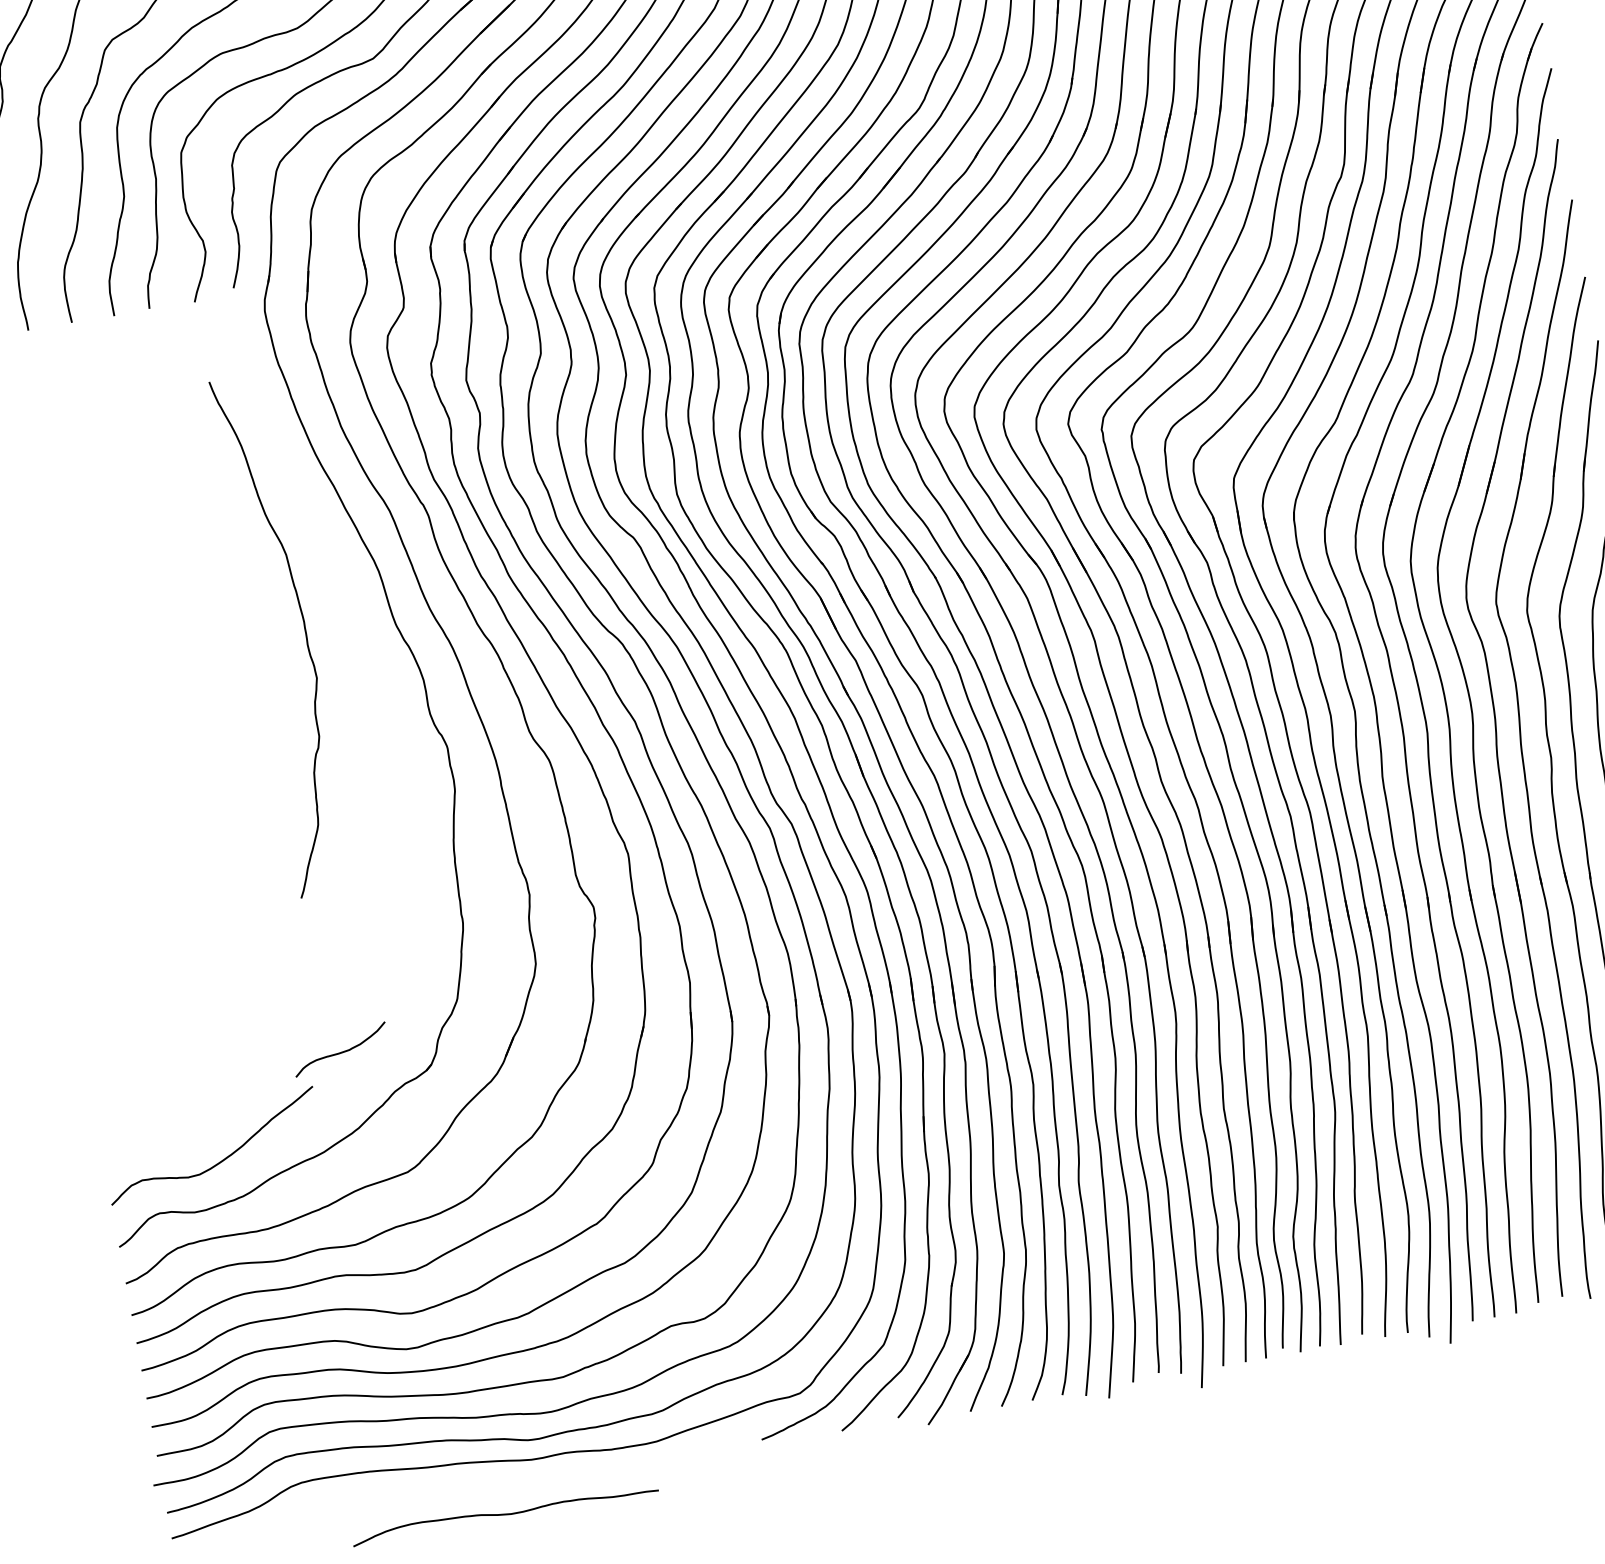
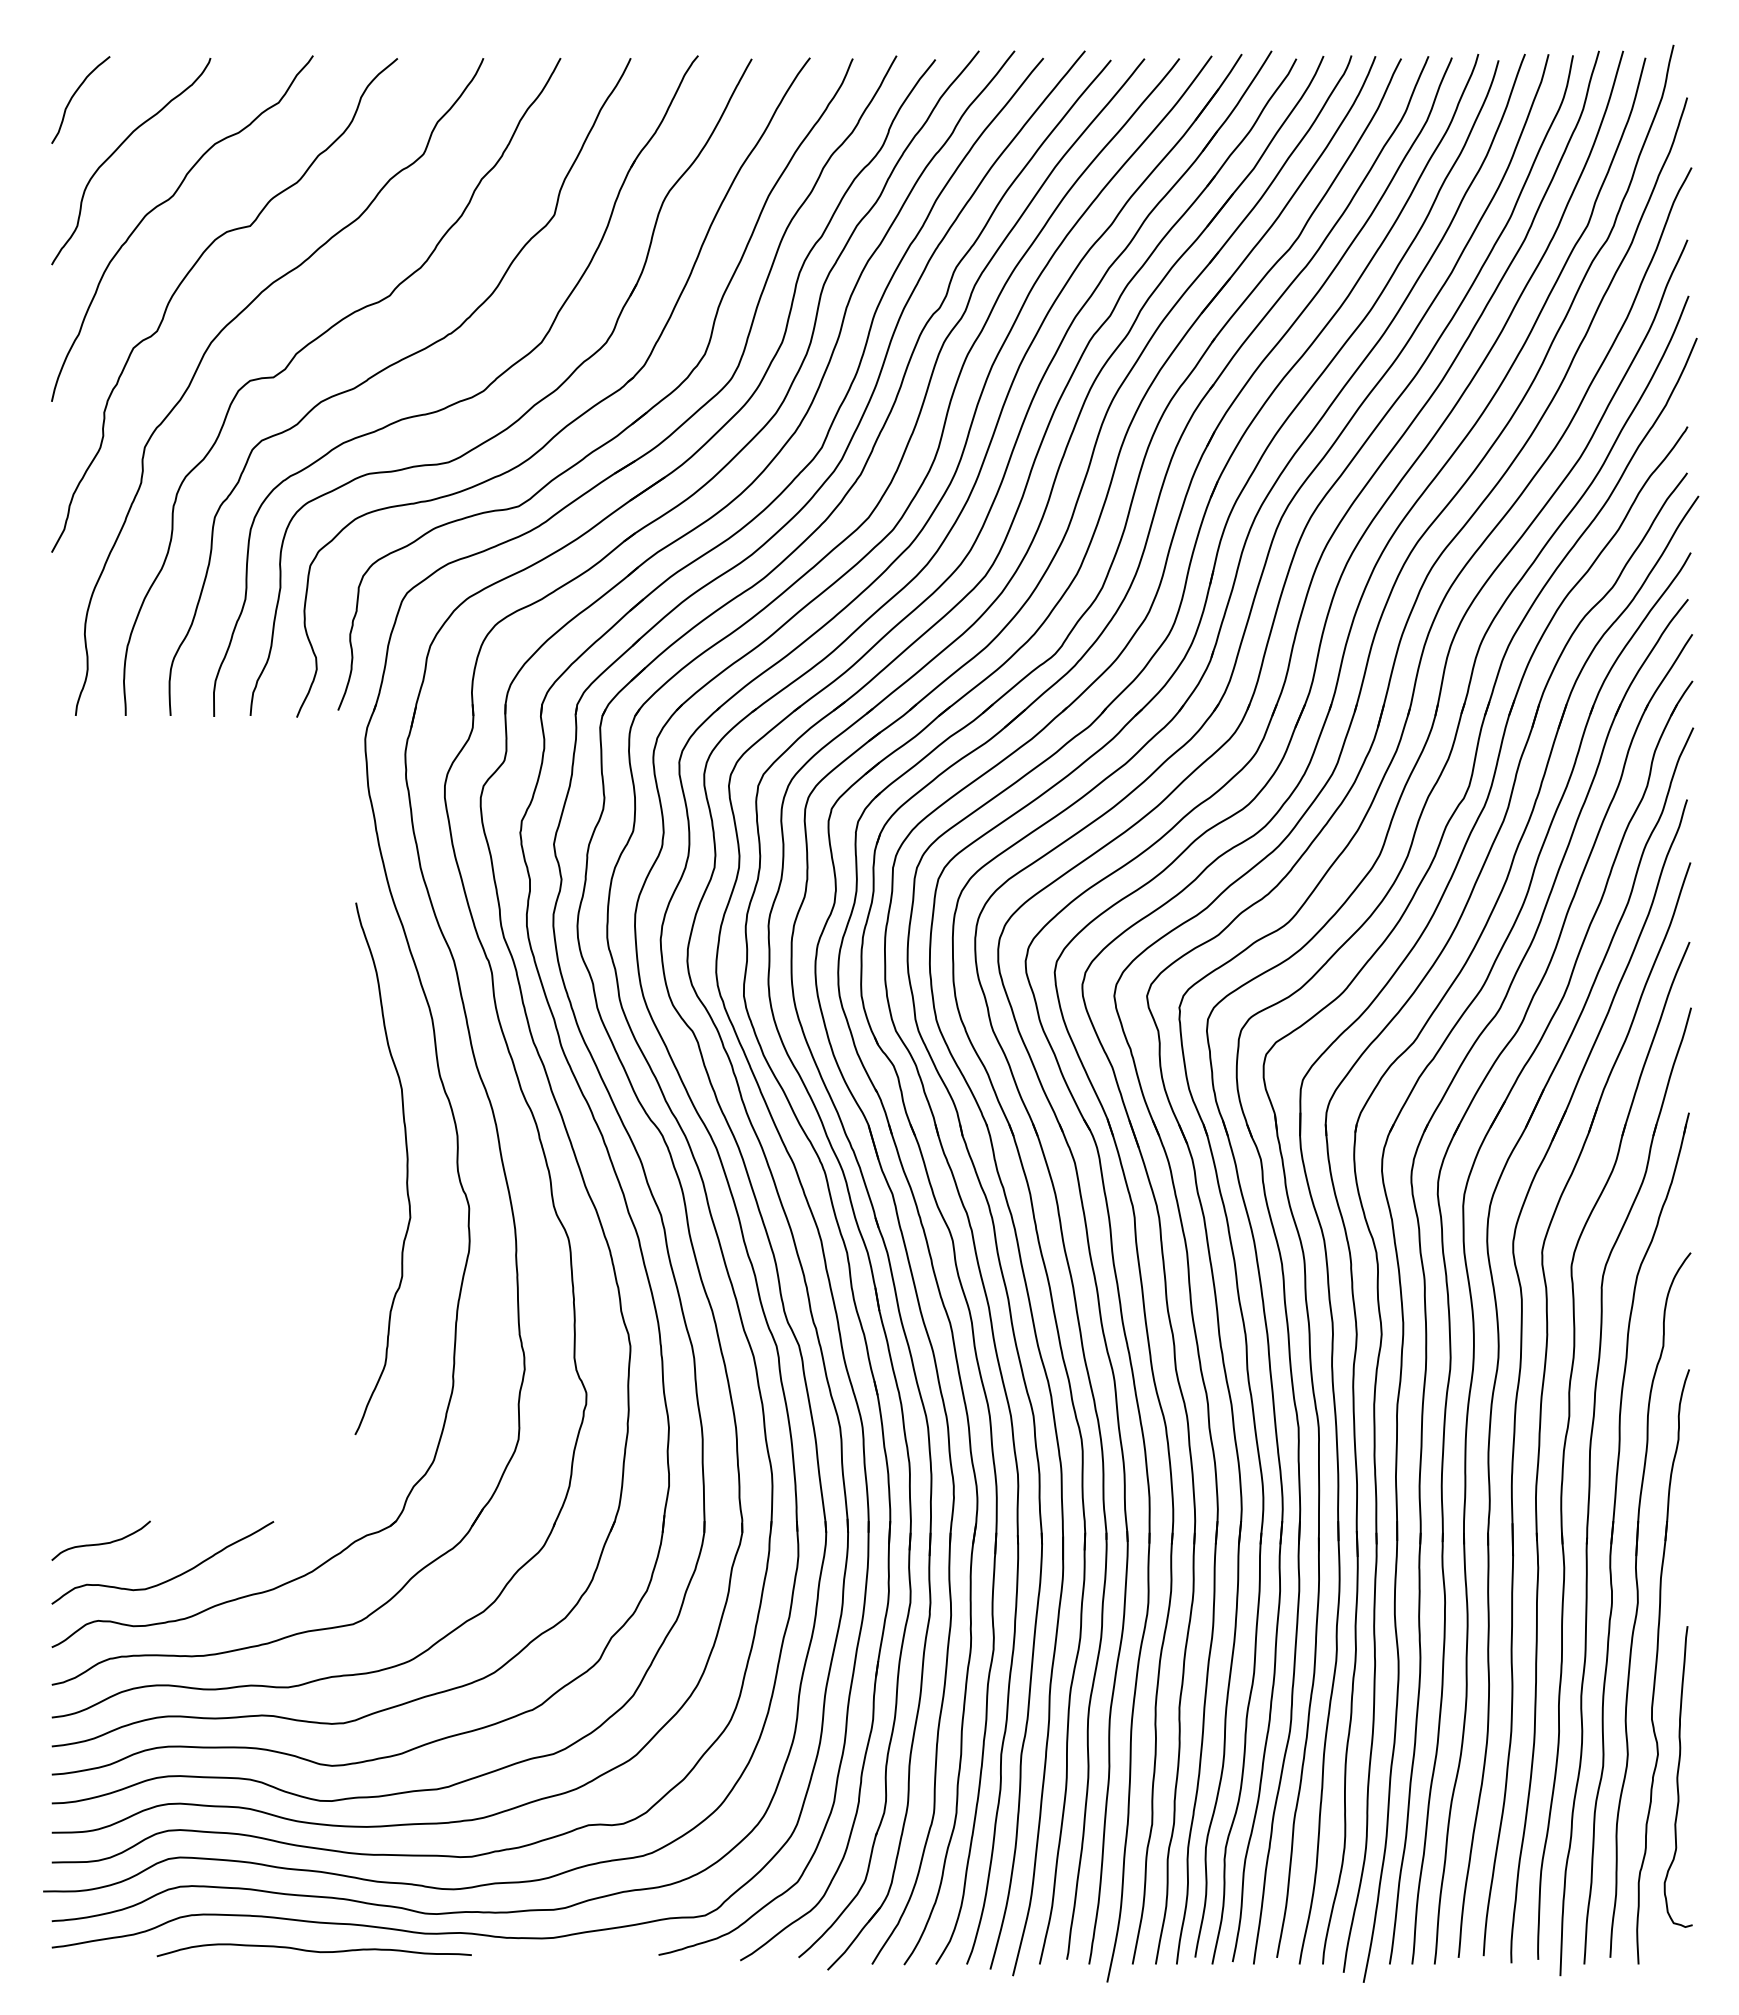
curve: (304, 631) -> (406, 1168), moved
curve: (340, 1052) -> (100, 1543), moved
curve: (504, 1513) -> (313, 1950), moved

